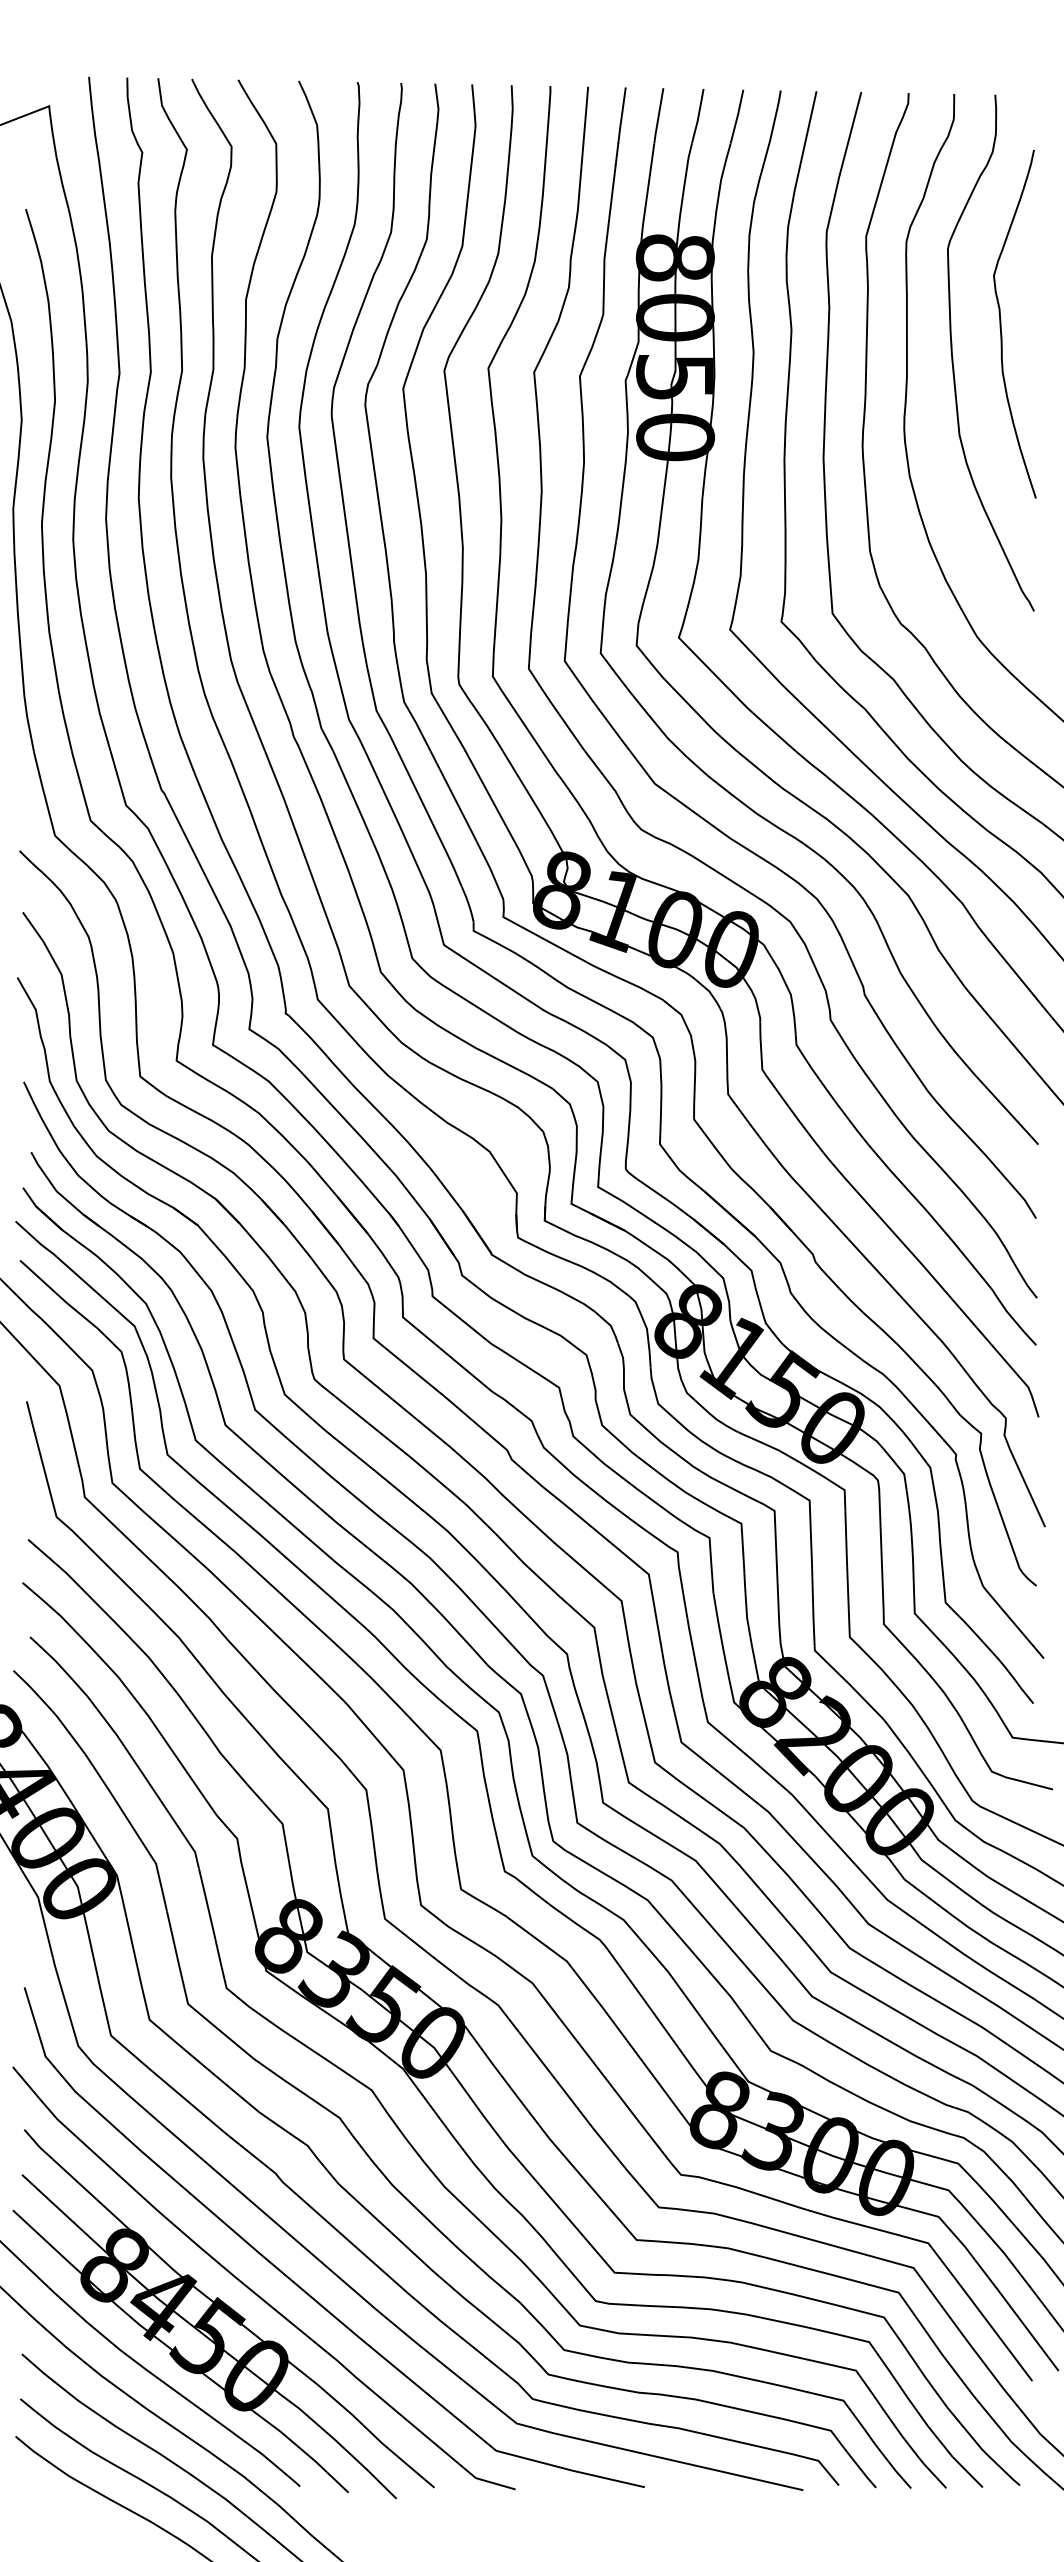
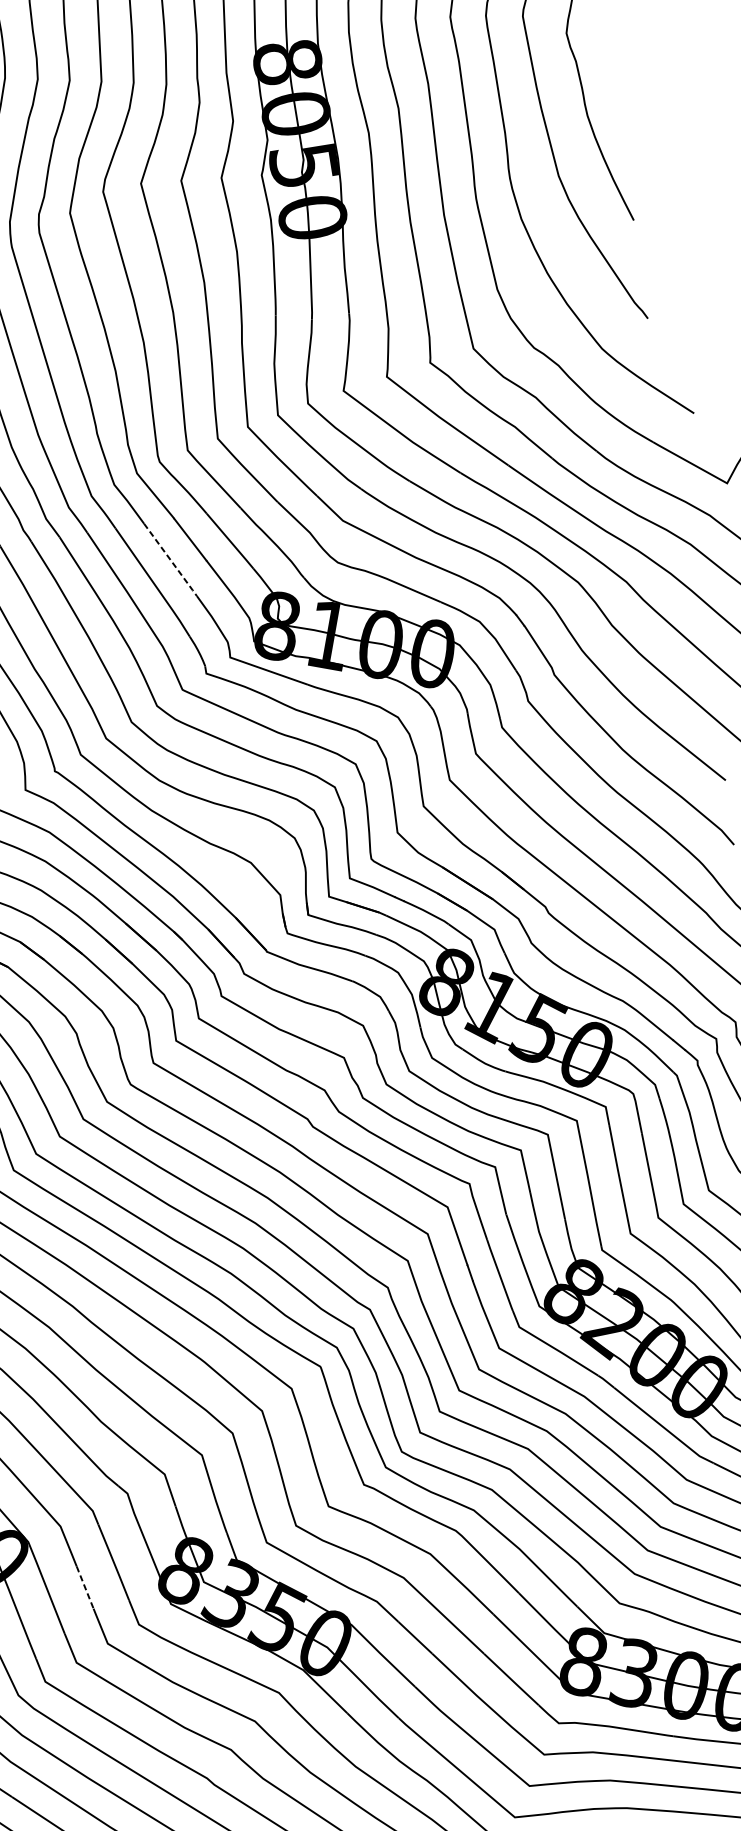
line: (454, 797) -> (171, 560), solid -> dashed
line: (172, 1936) -> (84, 1587), solid -> dashed

